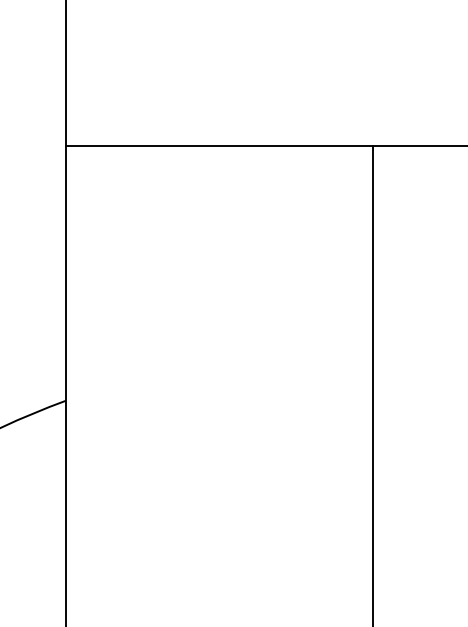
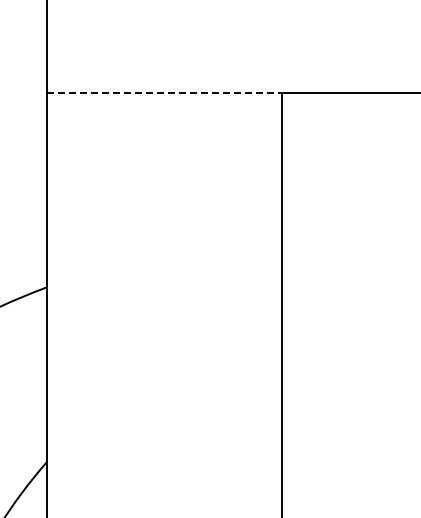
line: (219, 145) -> (164, 92), solid -> dashed

